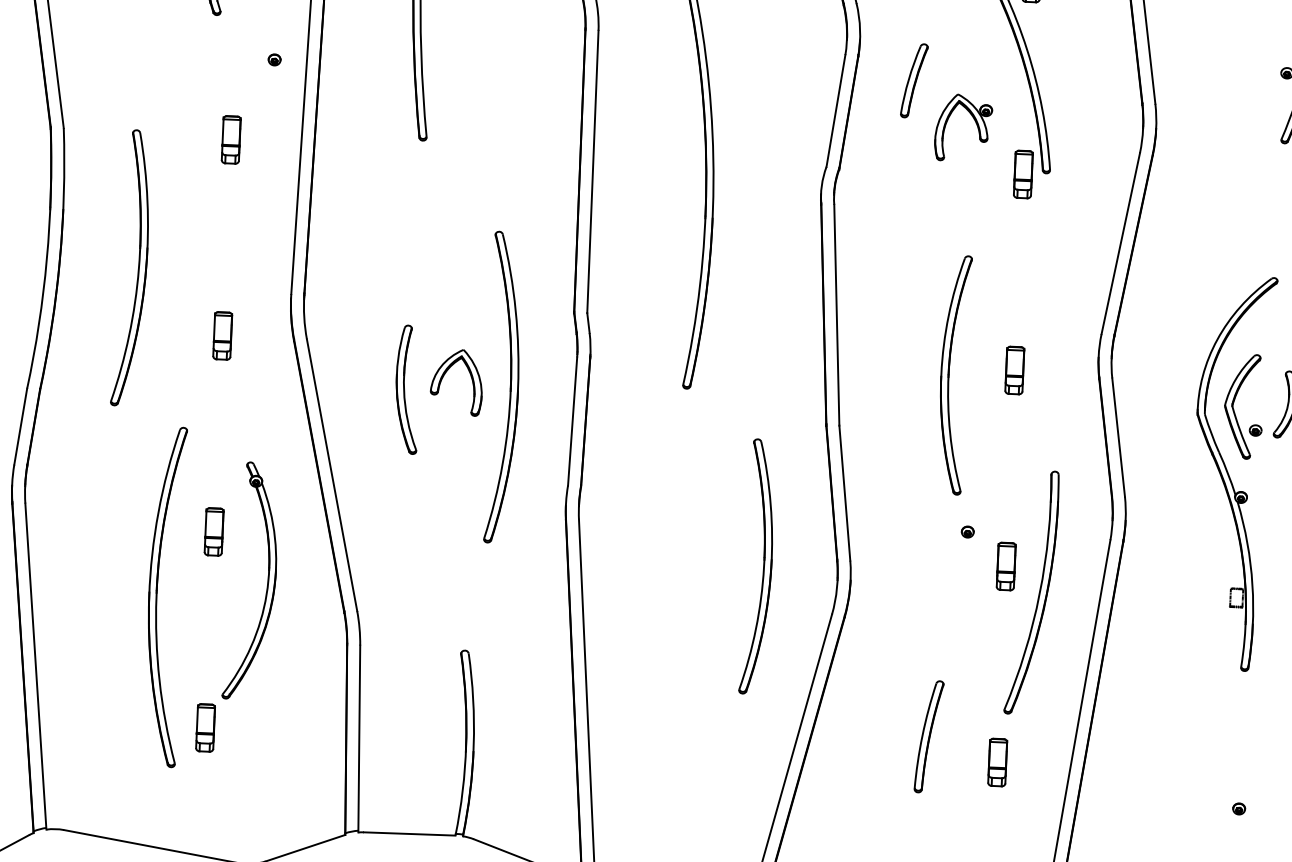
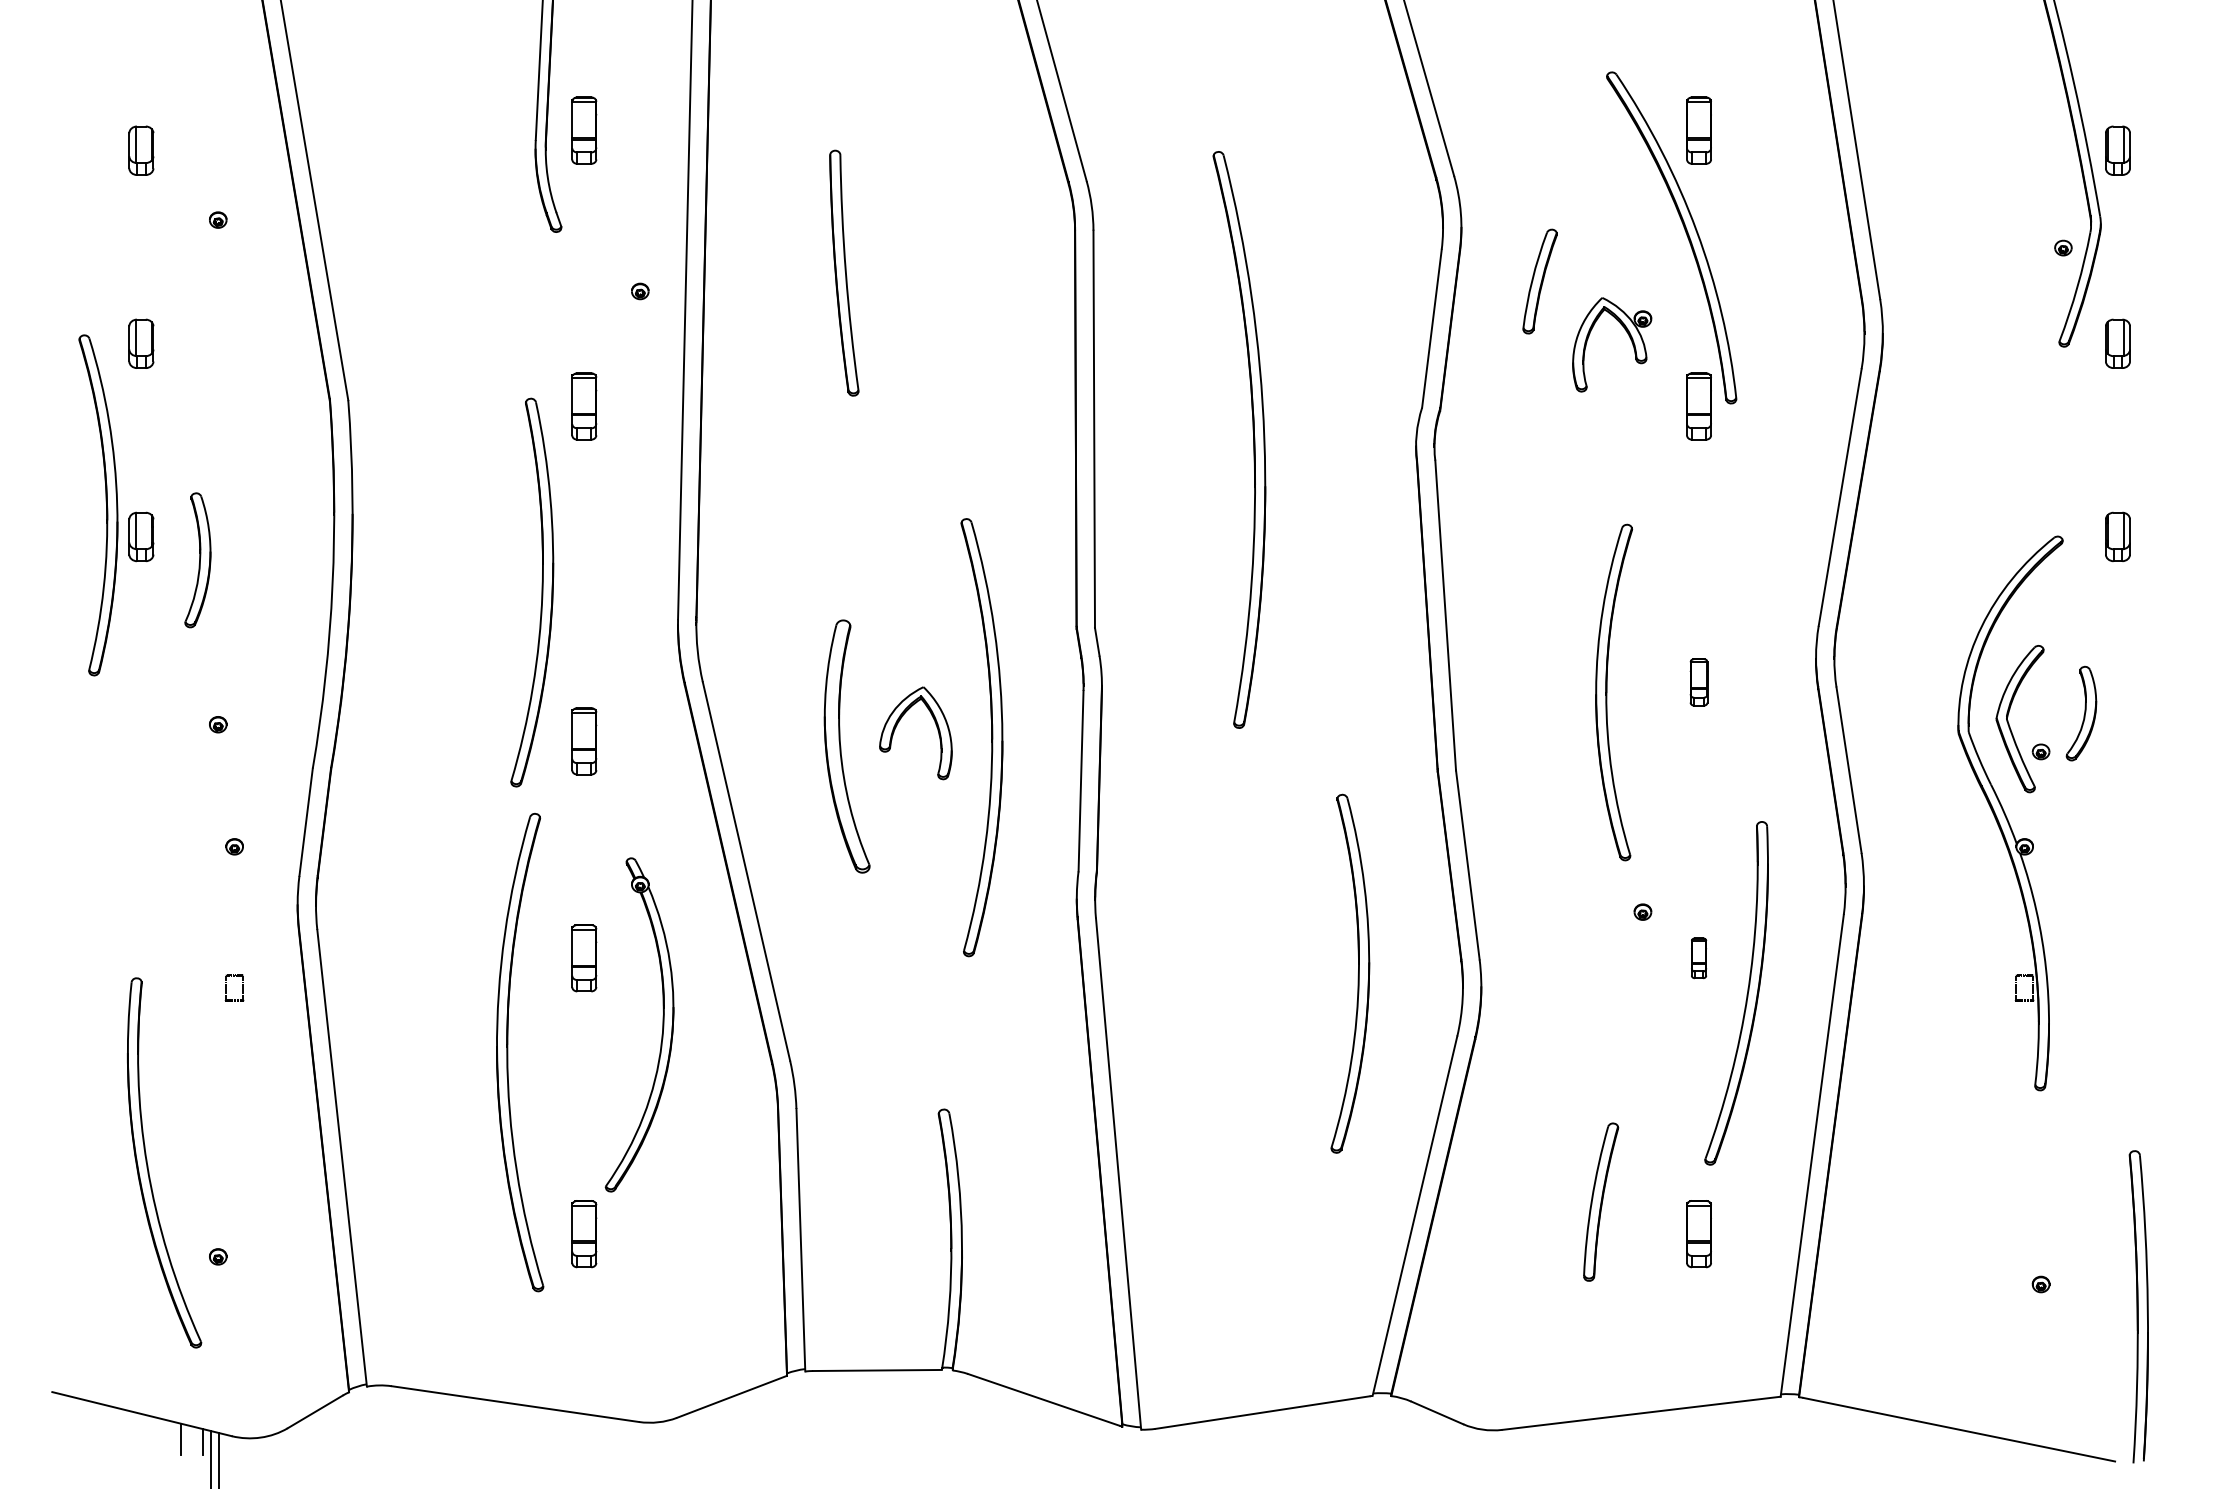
part: (138, 268) -> (541, 592), moved
part: (222, 336) -> (584, 741), moved
part: (1014, 370) -> (1698, 682), size x0.7
part: (407, 389) -> (847, 746), size x1.4
part: (1005, 566) -> (1698, 958), size x0.6

